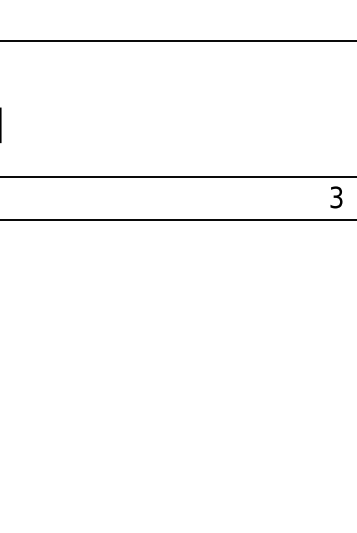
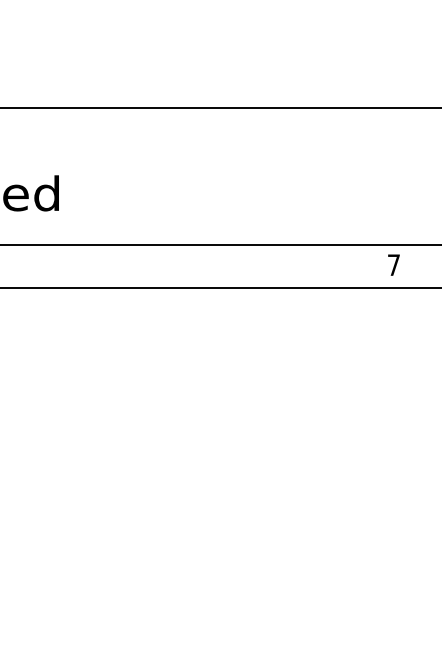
text: (336, 197) -> (393, 265), 3 -> 7

